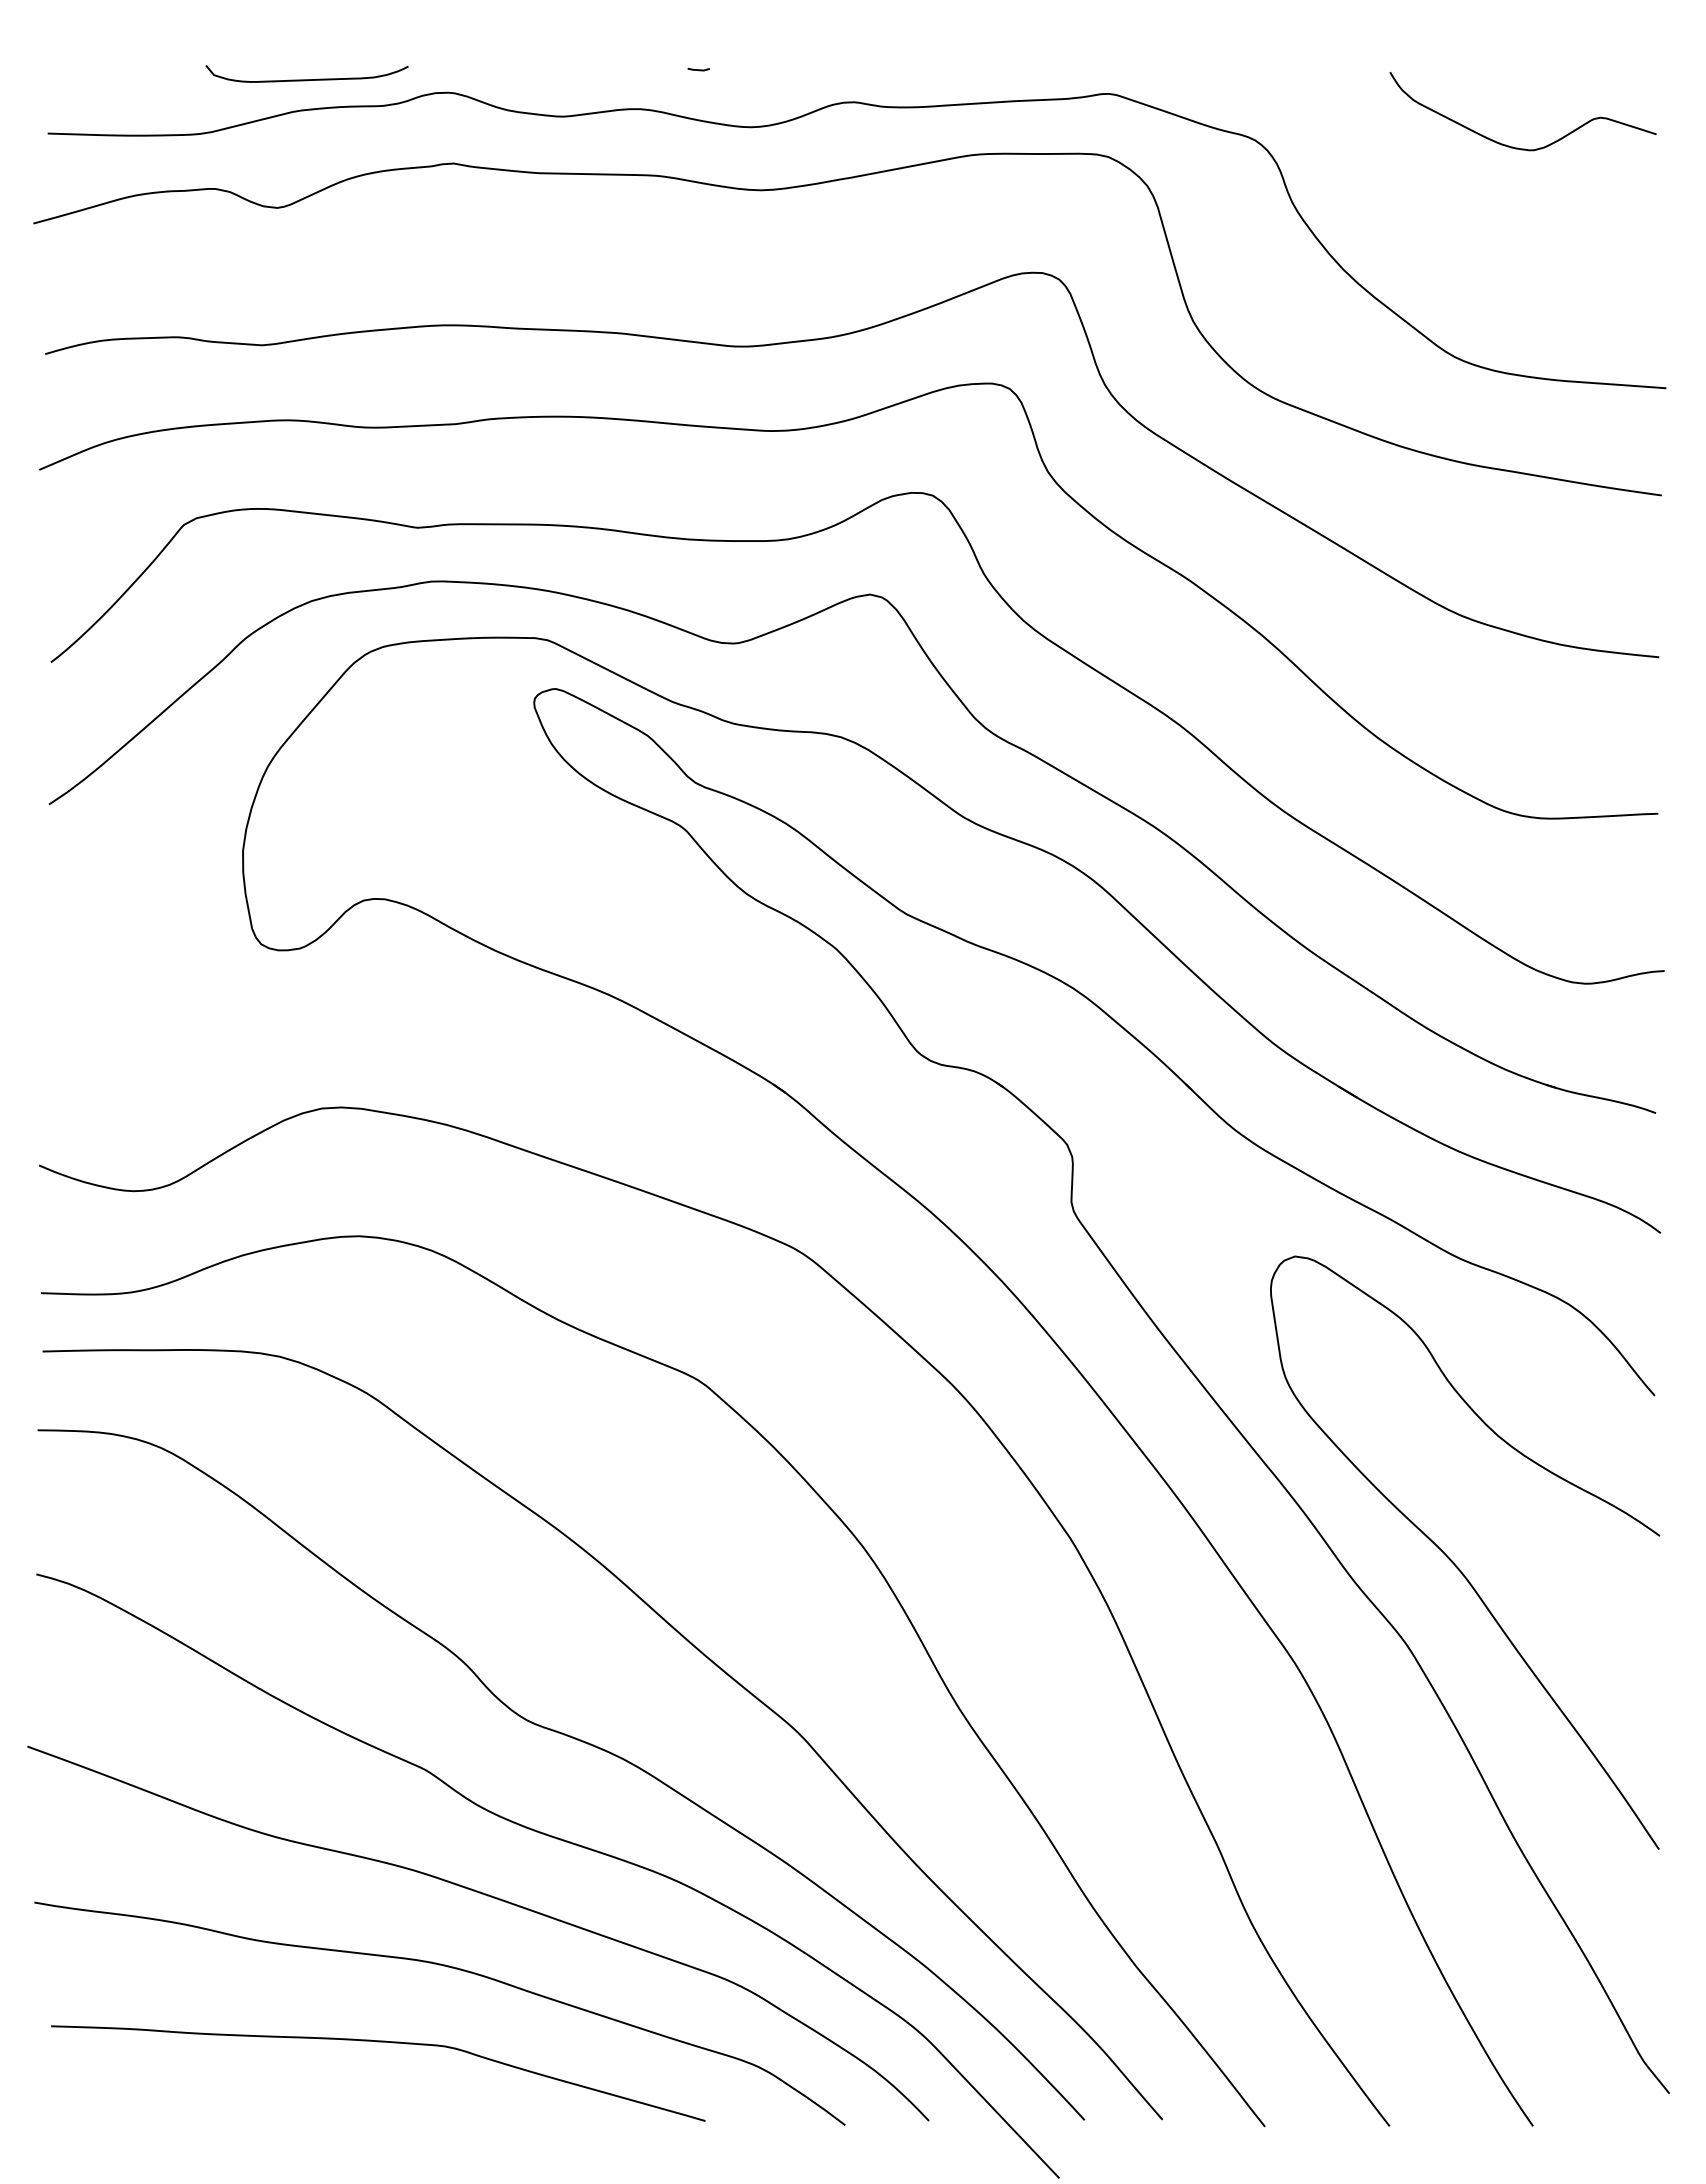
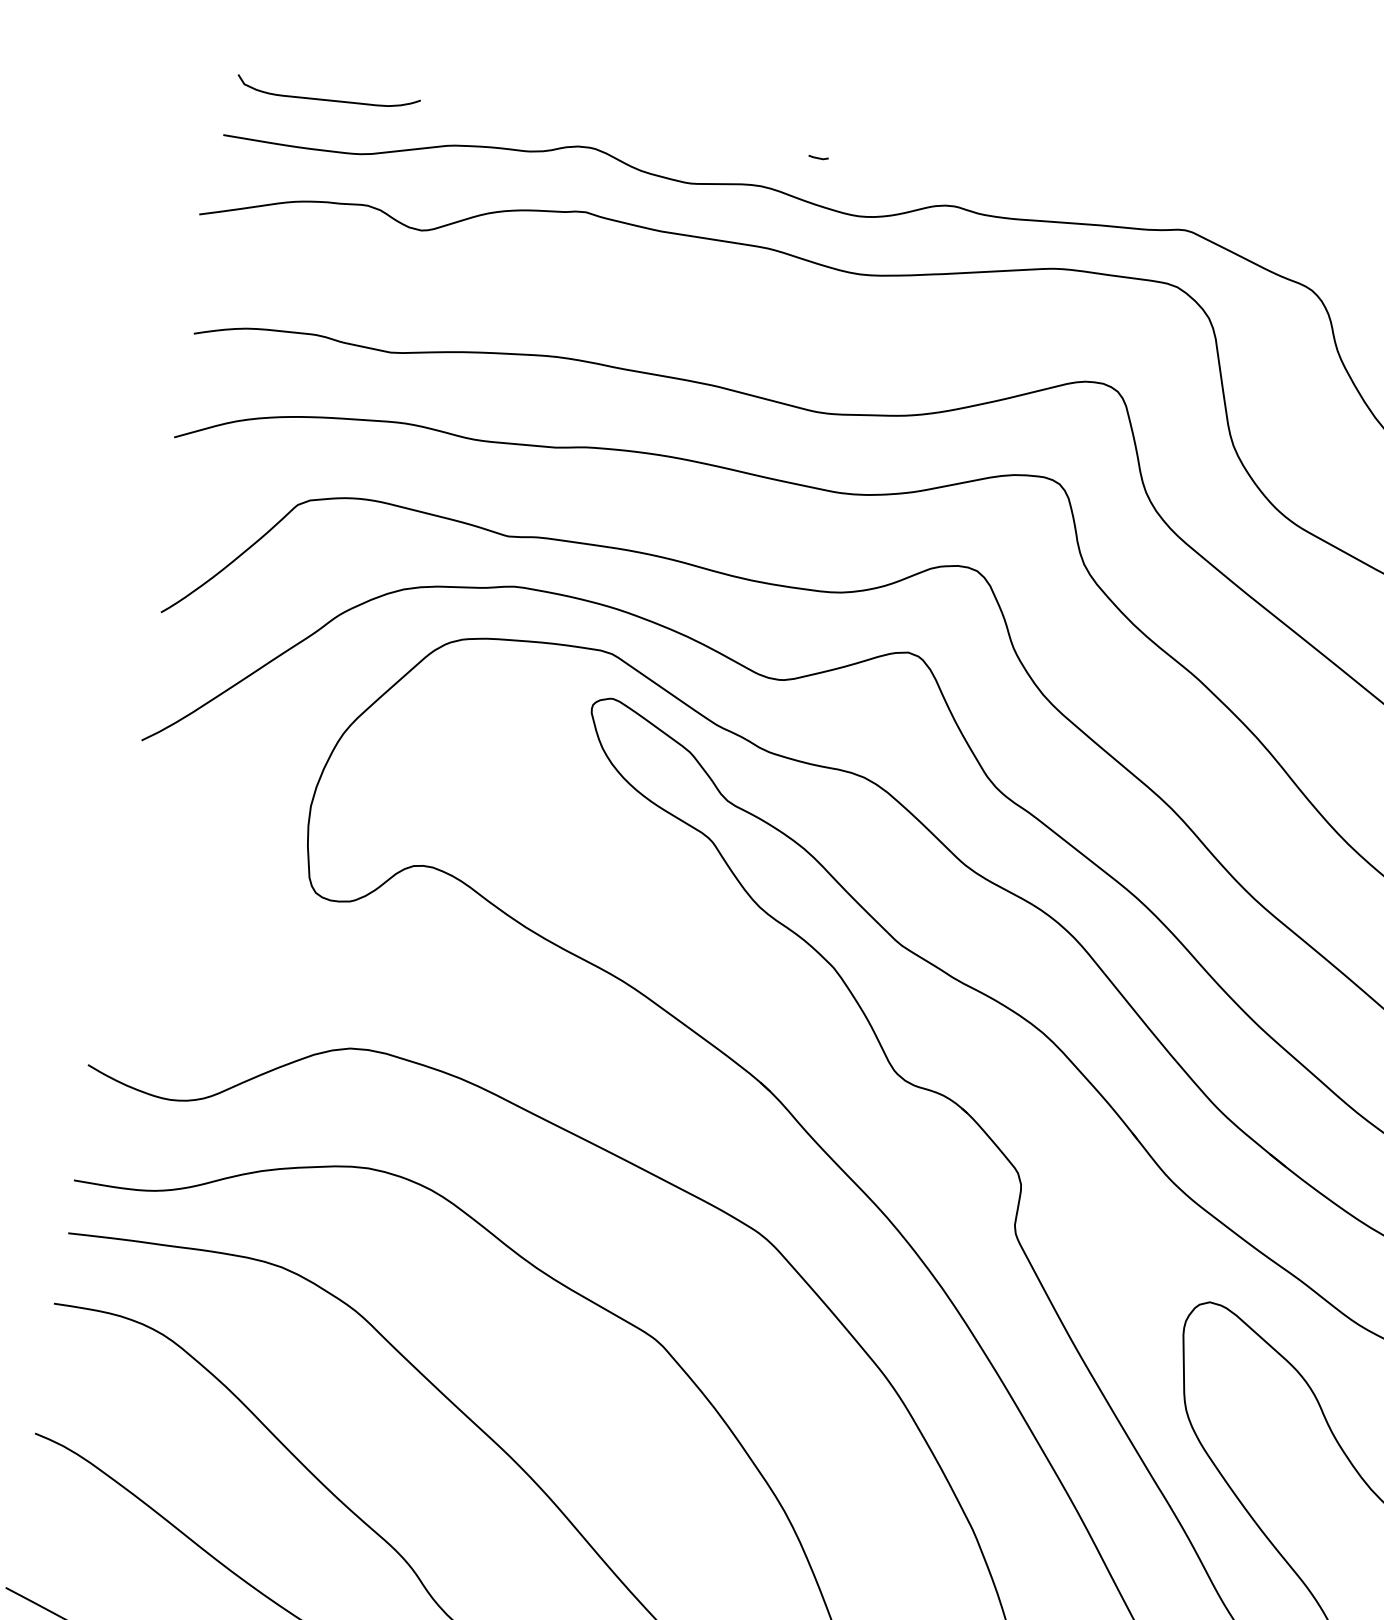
curve: (306, 79) -> (327, 99), moved

